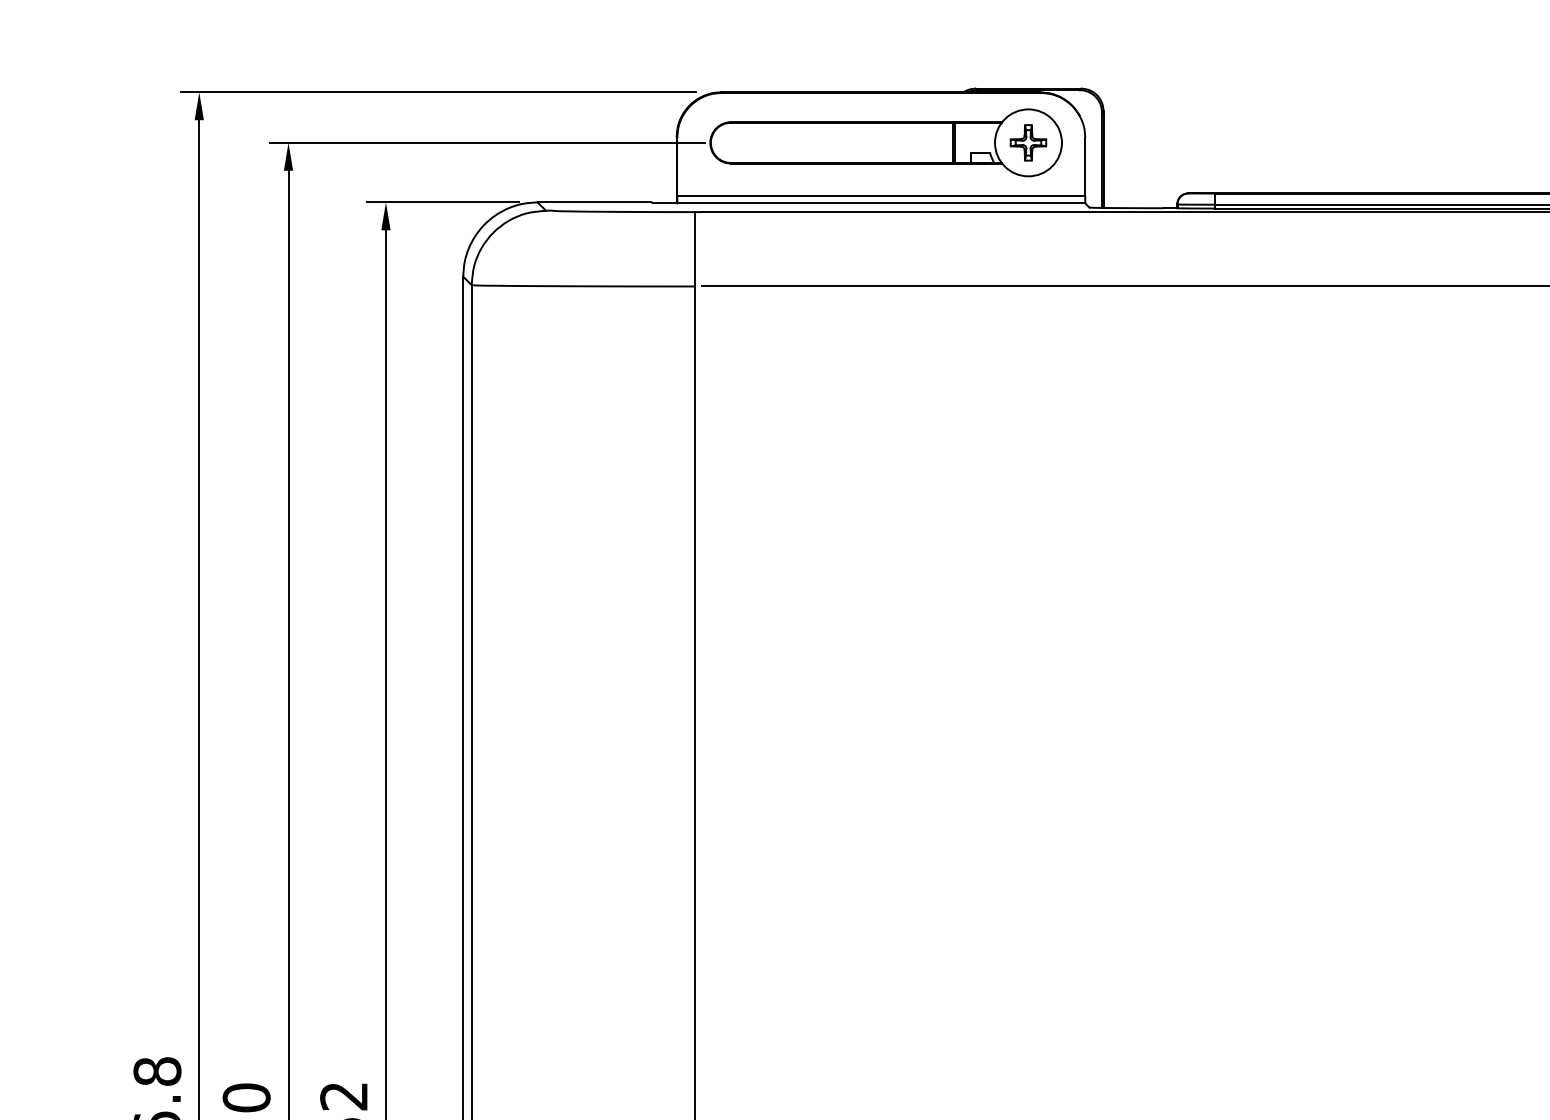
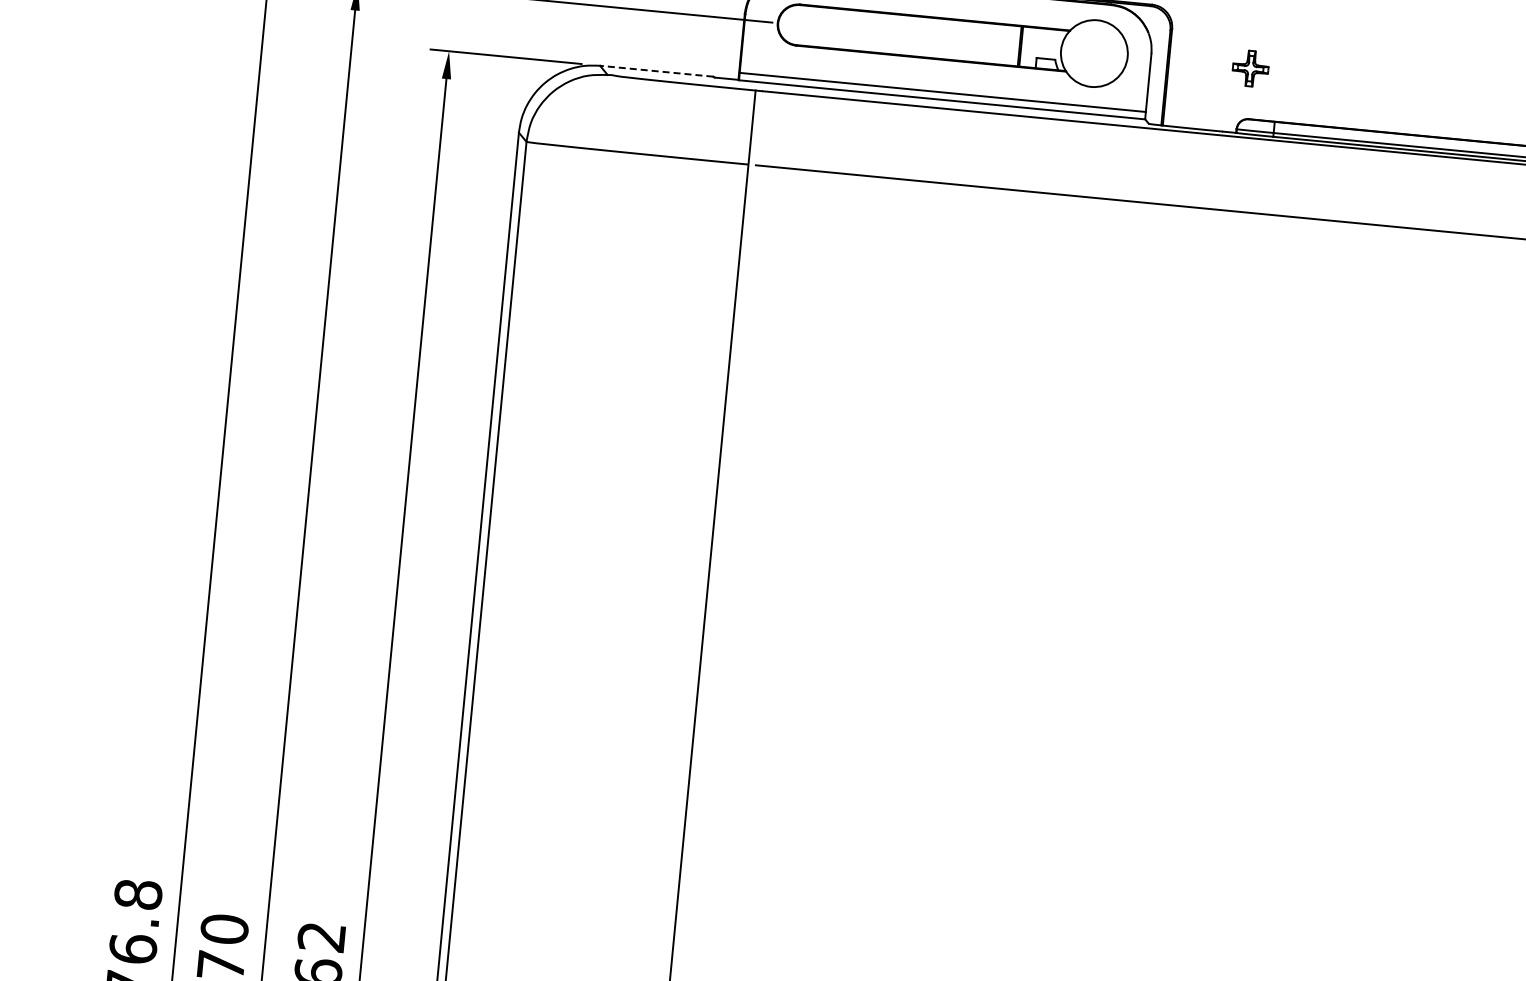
part: (1028, 142) -> (1250, 68), moved
line: (594, 202) -> (656, 71), solid -> dashed

